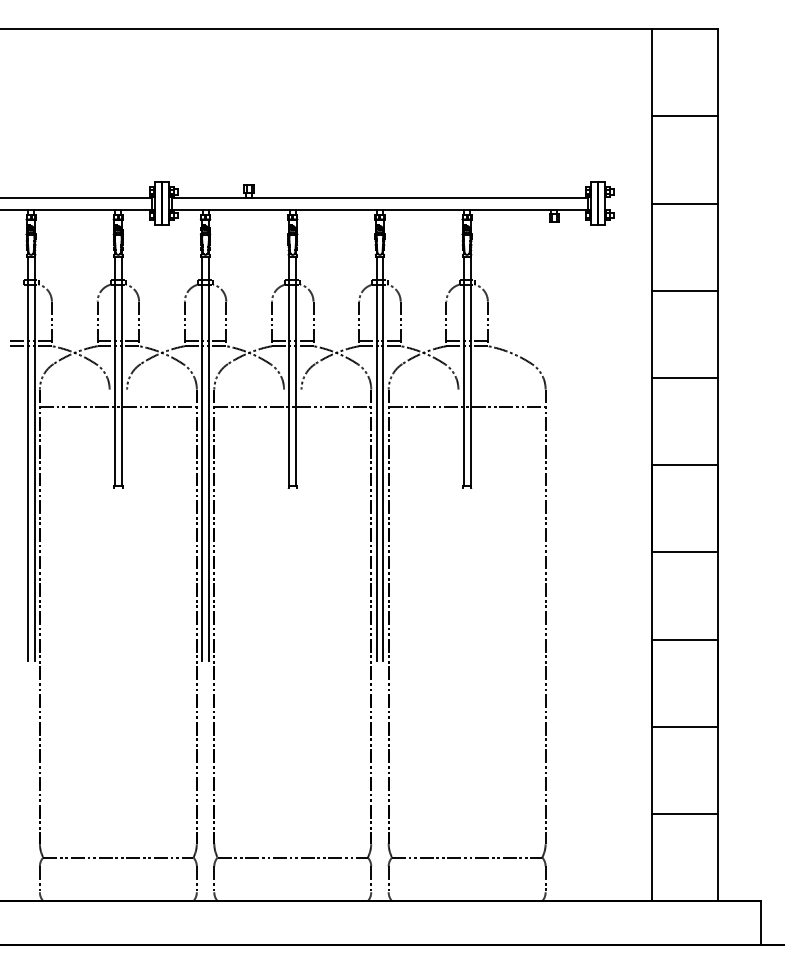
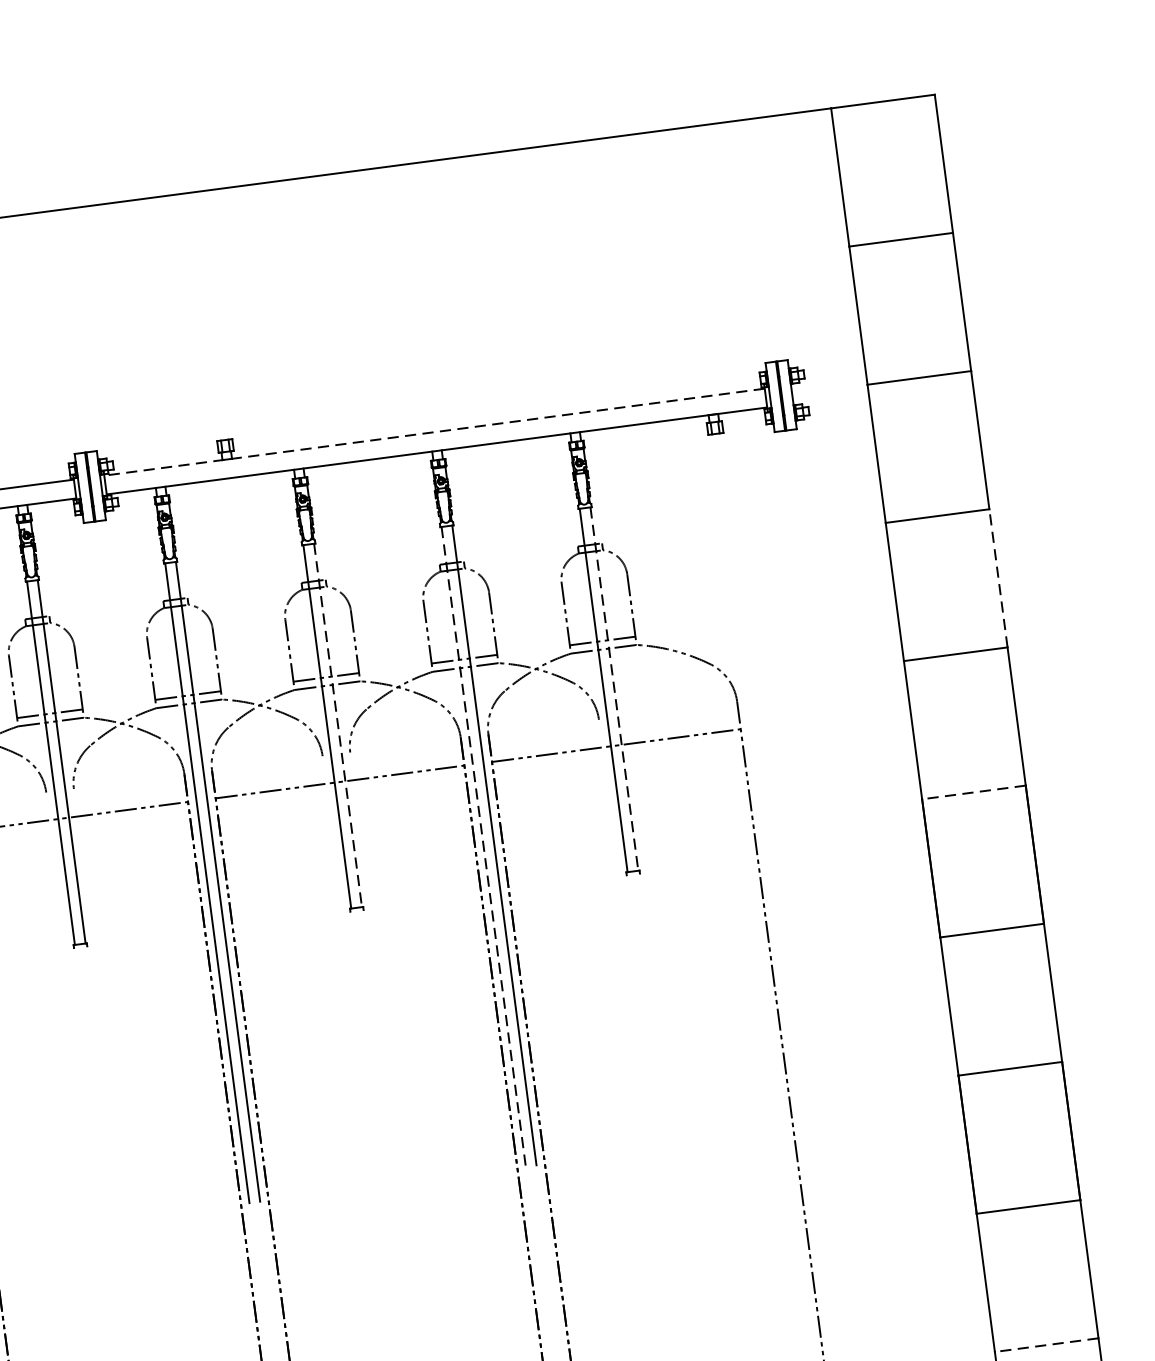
line: (379, 197) -> (433, 431), solid -> dashed
line: (717, 334) -> (997, 578), solid -> dashed
line: (296, 371) -> (338, 725), solid -> dashed
line: (470, 371) -> (614, 688), solid -> dashed
line: (376, 458) -> (483, 846), solid -> dashed
line: (685, 465) -> (974, 792), solid -> dashed
line: (685, 813) -> (1047, 1344), solid -> dashed

